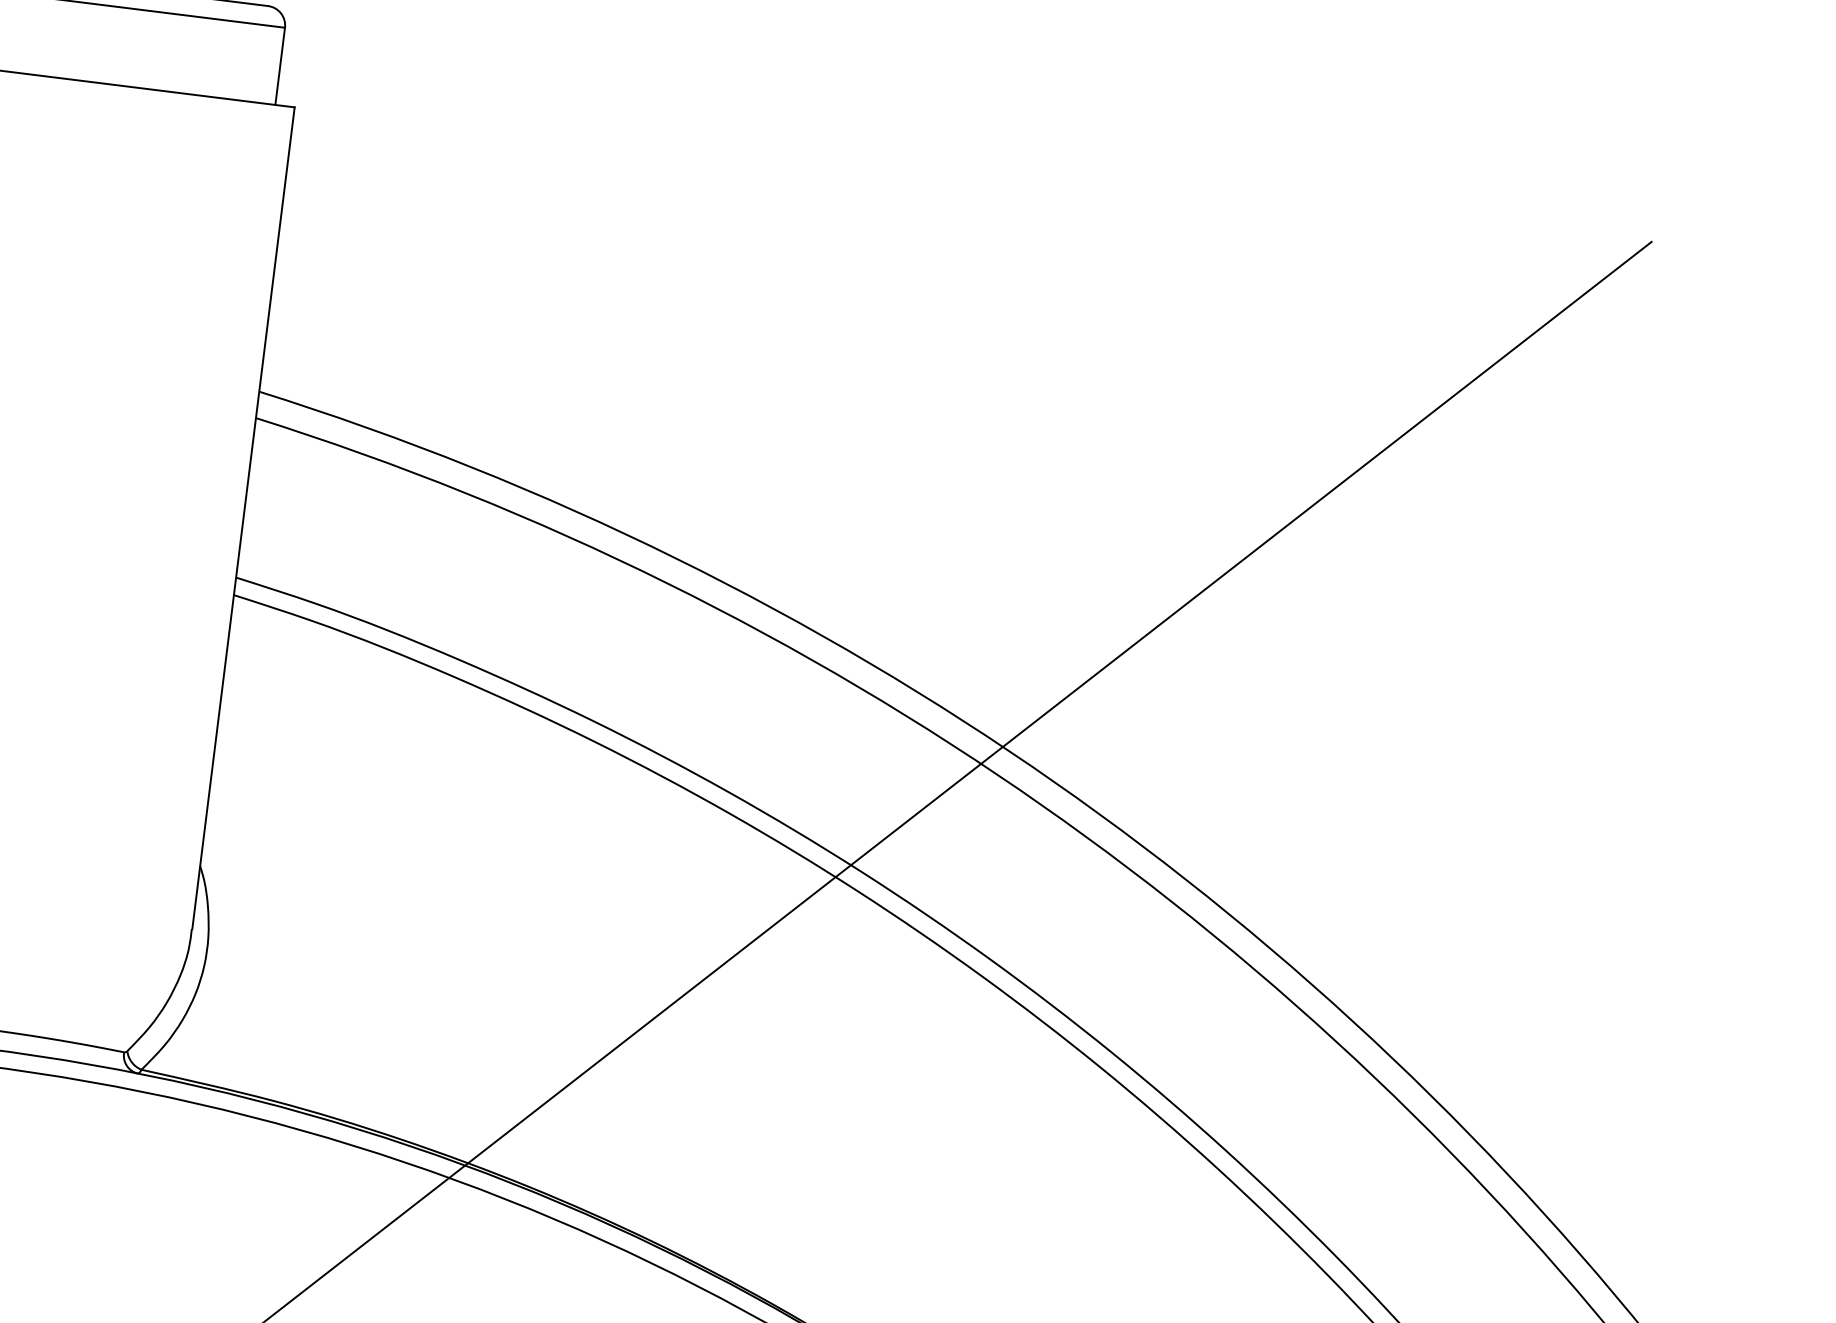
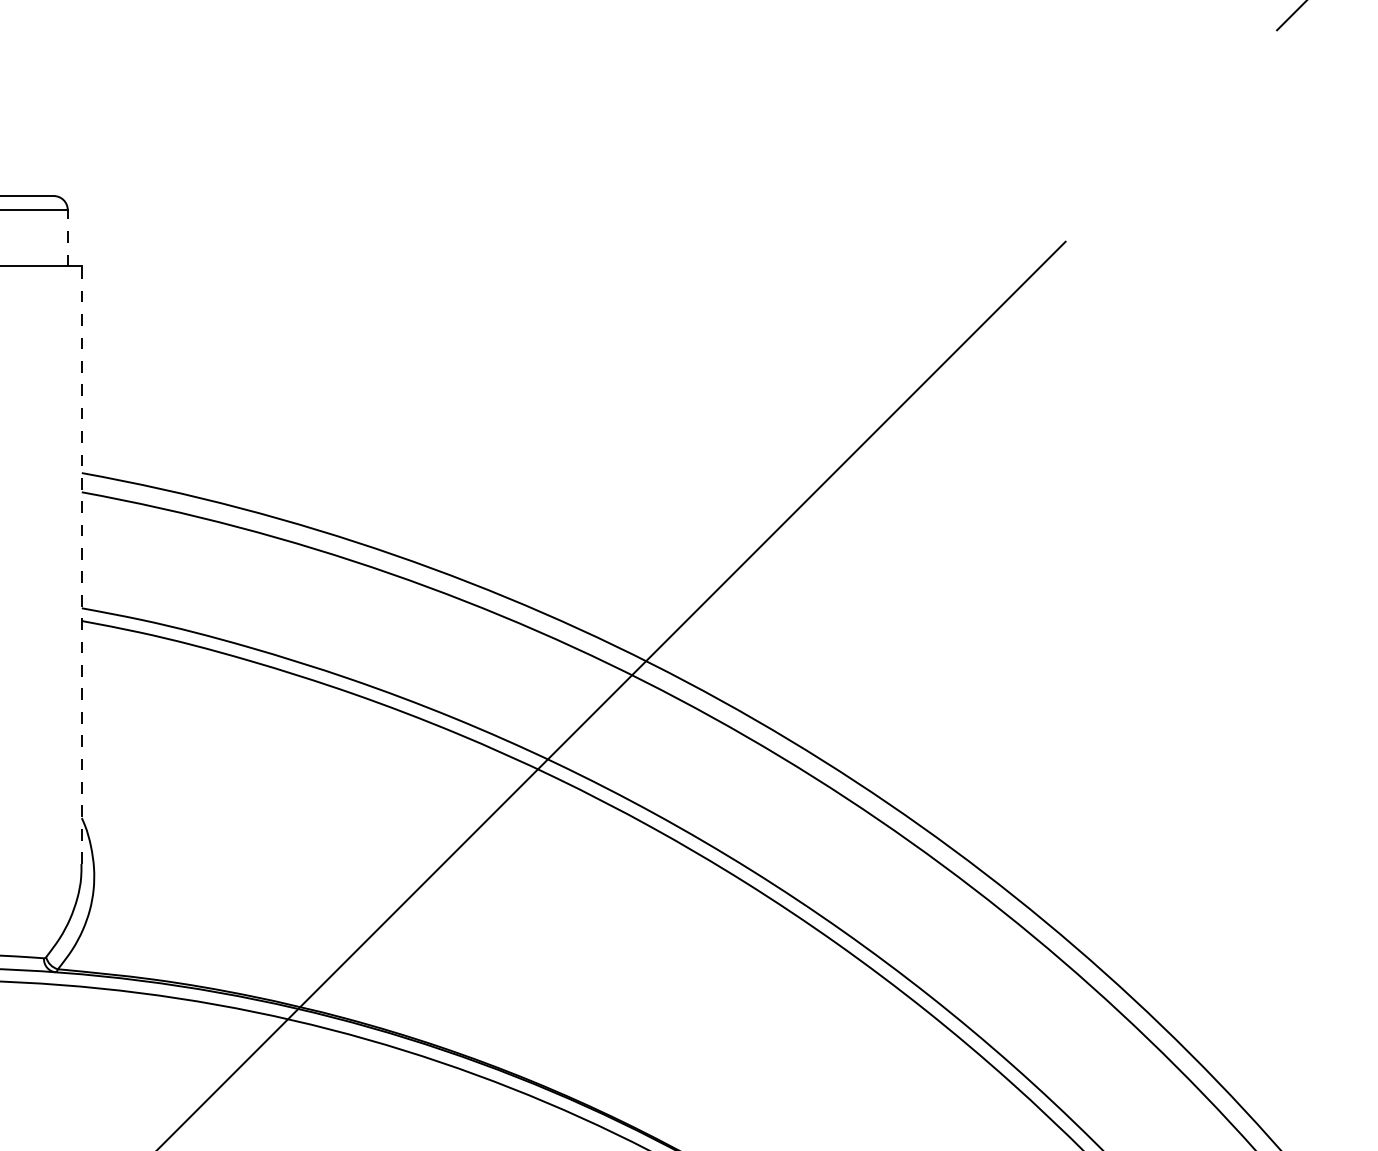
line: (279, 65) -> (67, 237), solid -> dashed
line: (242, 518) -> (81, 565), solid -> dashed

